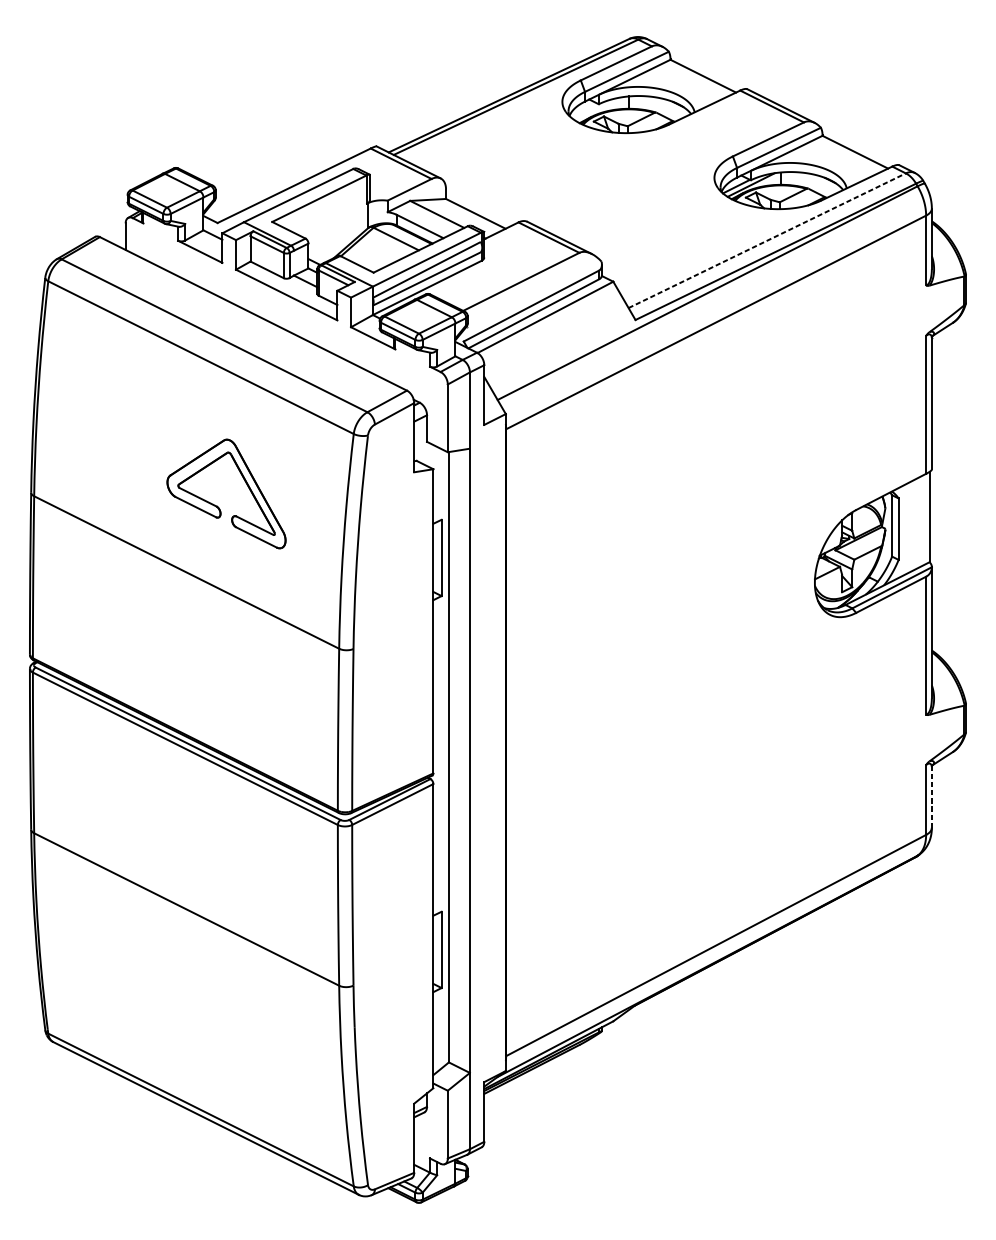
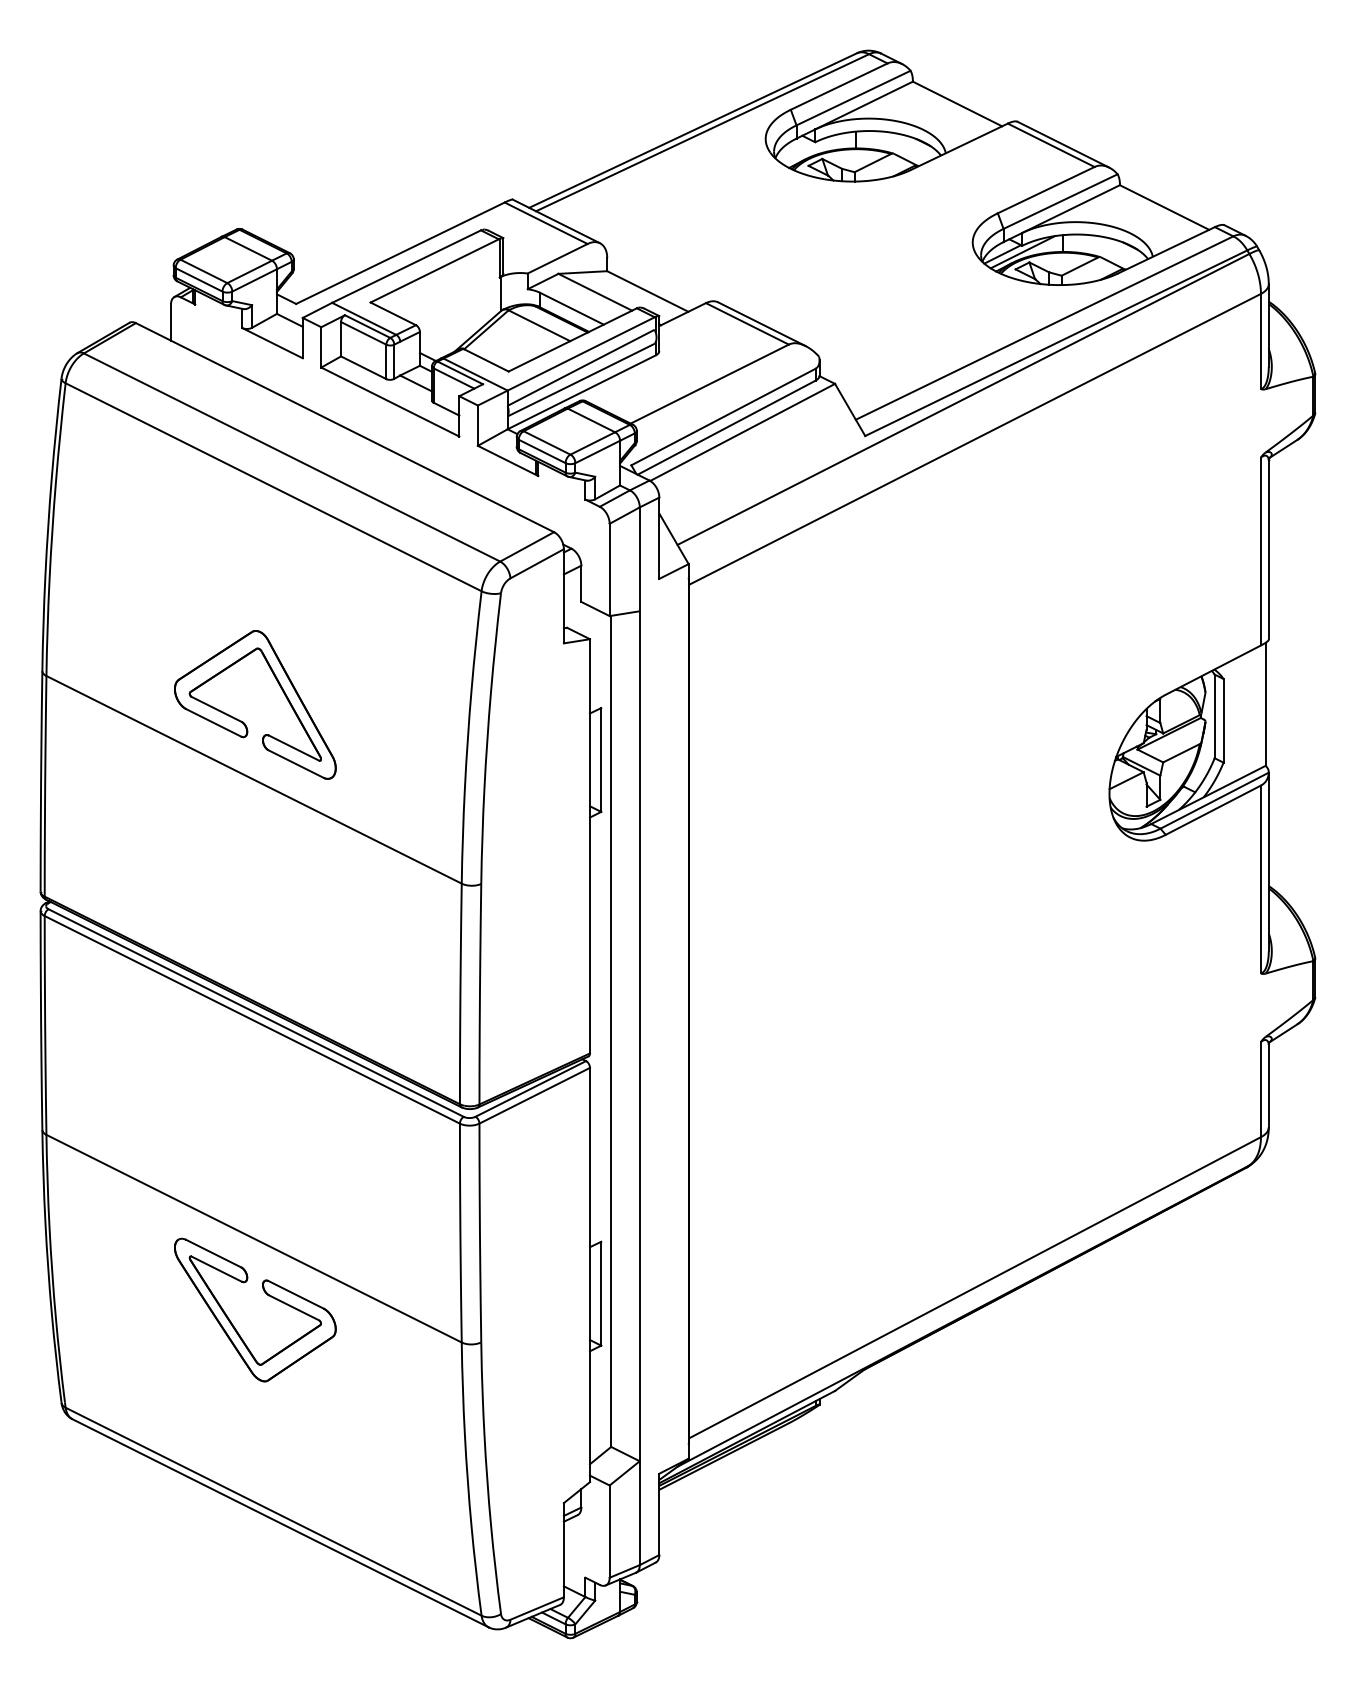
line: (767, 241) -> (1044, 328), dashed -> solid
part: (217, 506) -> (243, 721), moved
line: (931, 796) -> (1268, 1085), dashed -> solid
part: (197, 951) -> (268, 1296), added

